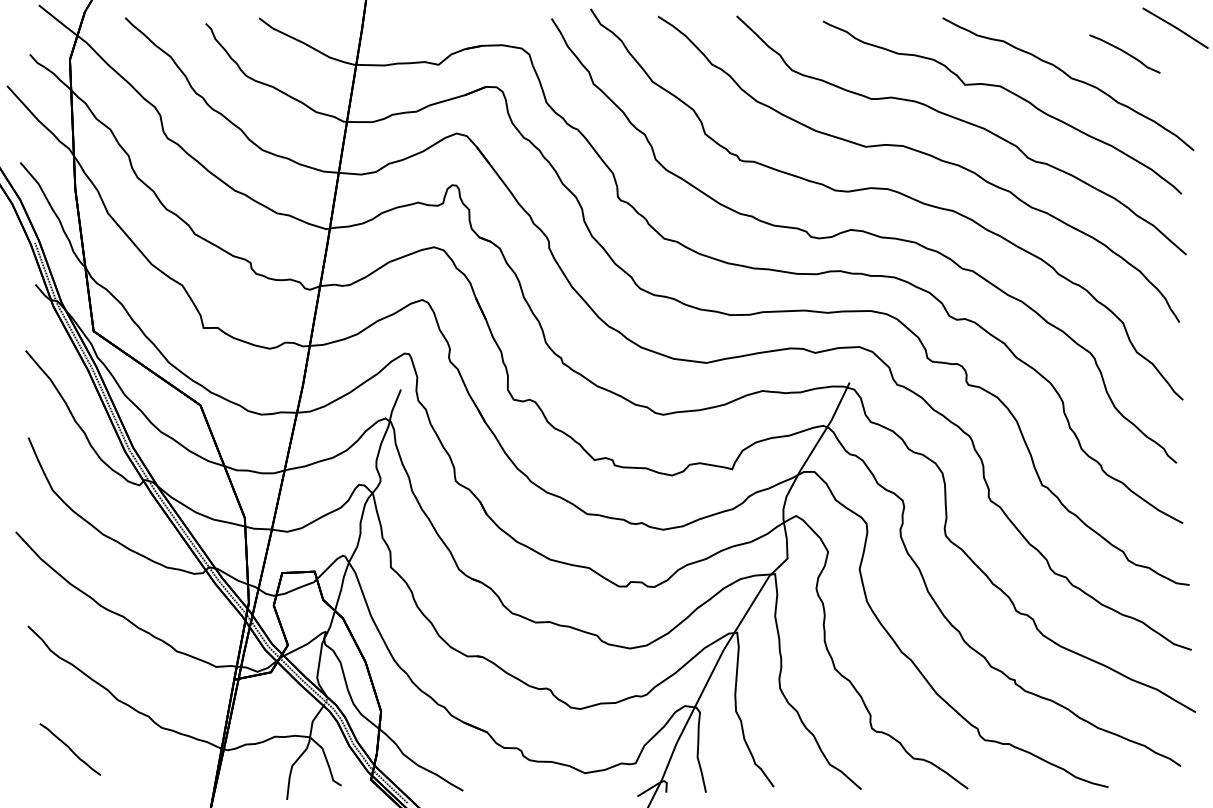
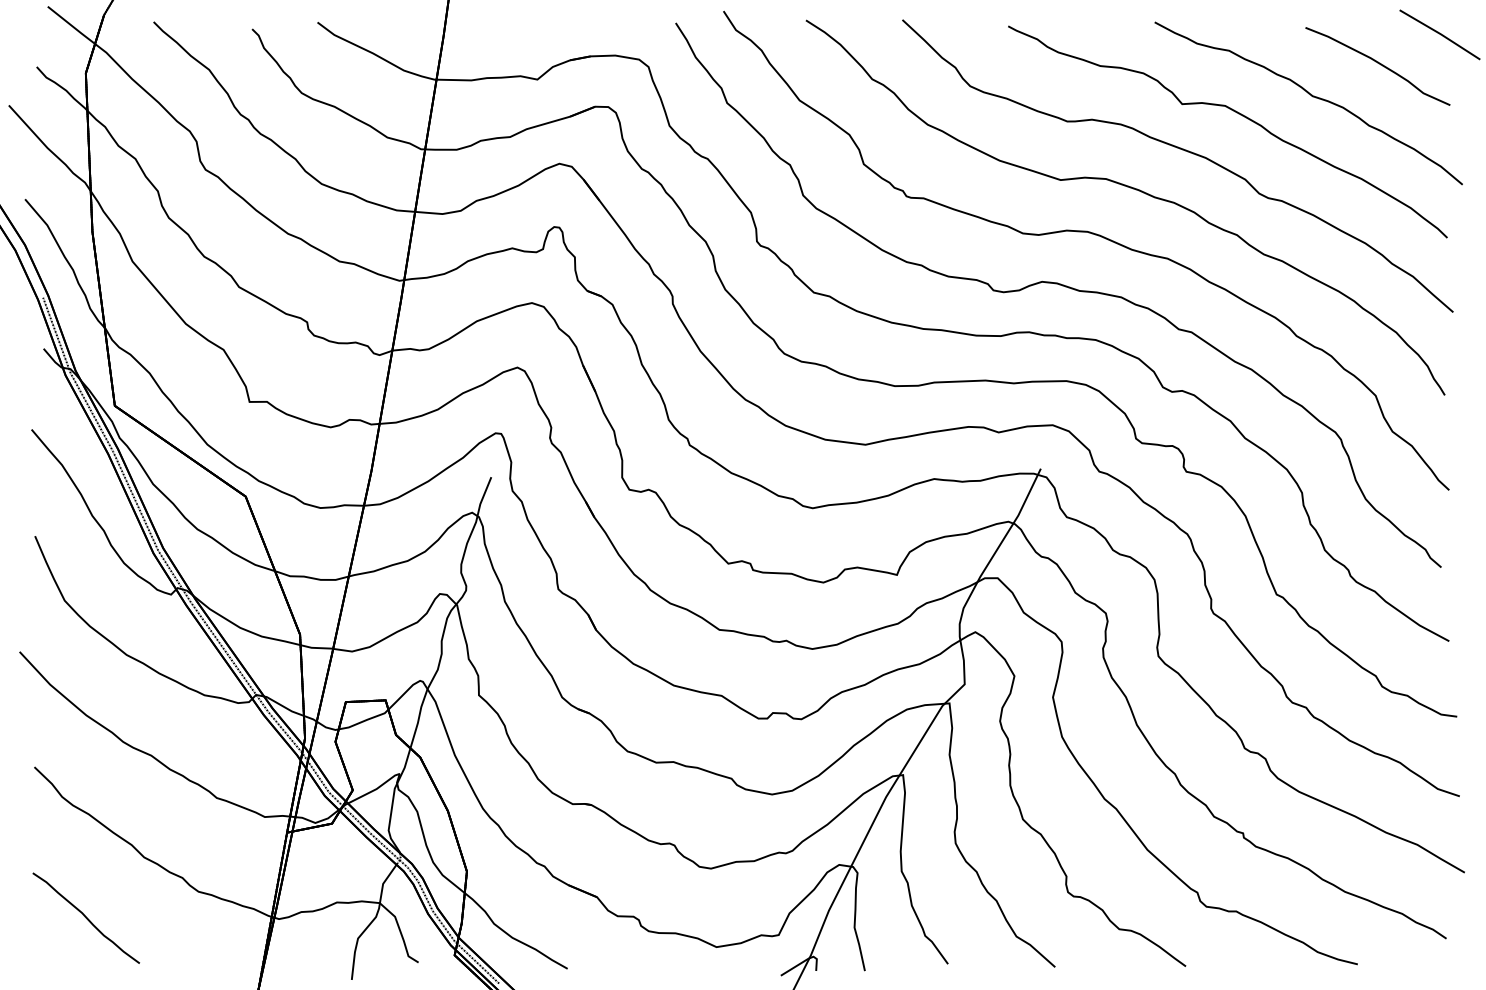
part: (1124, 54) -> (1377, 66), size x1.67
part: (70, 748) -> (86, 917), size x1.43

